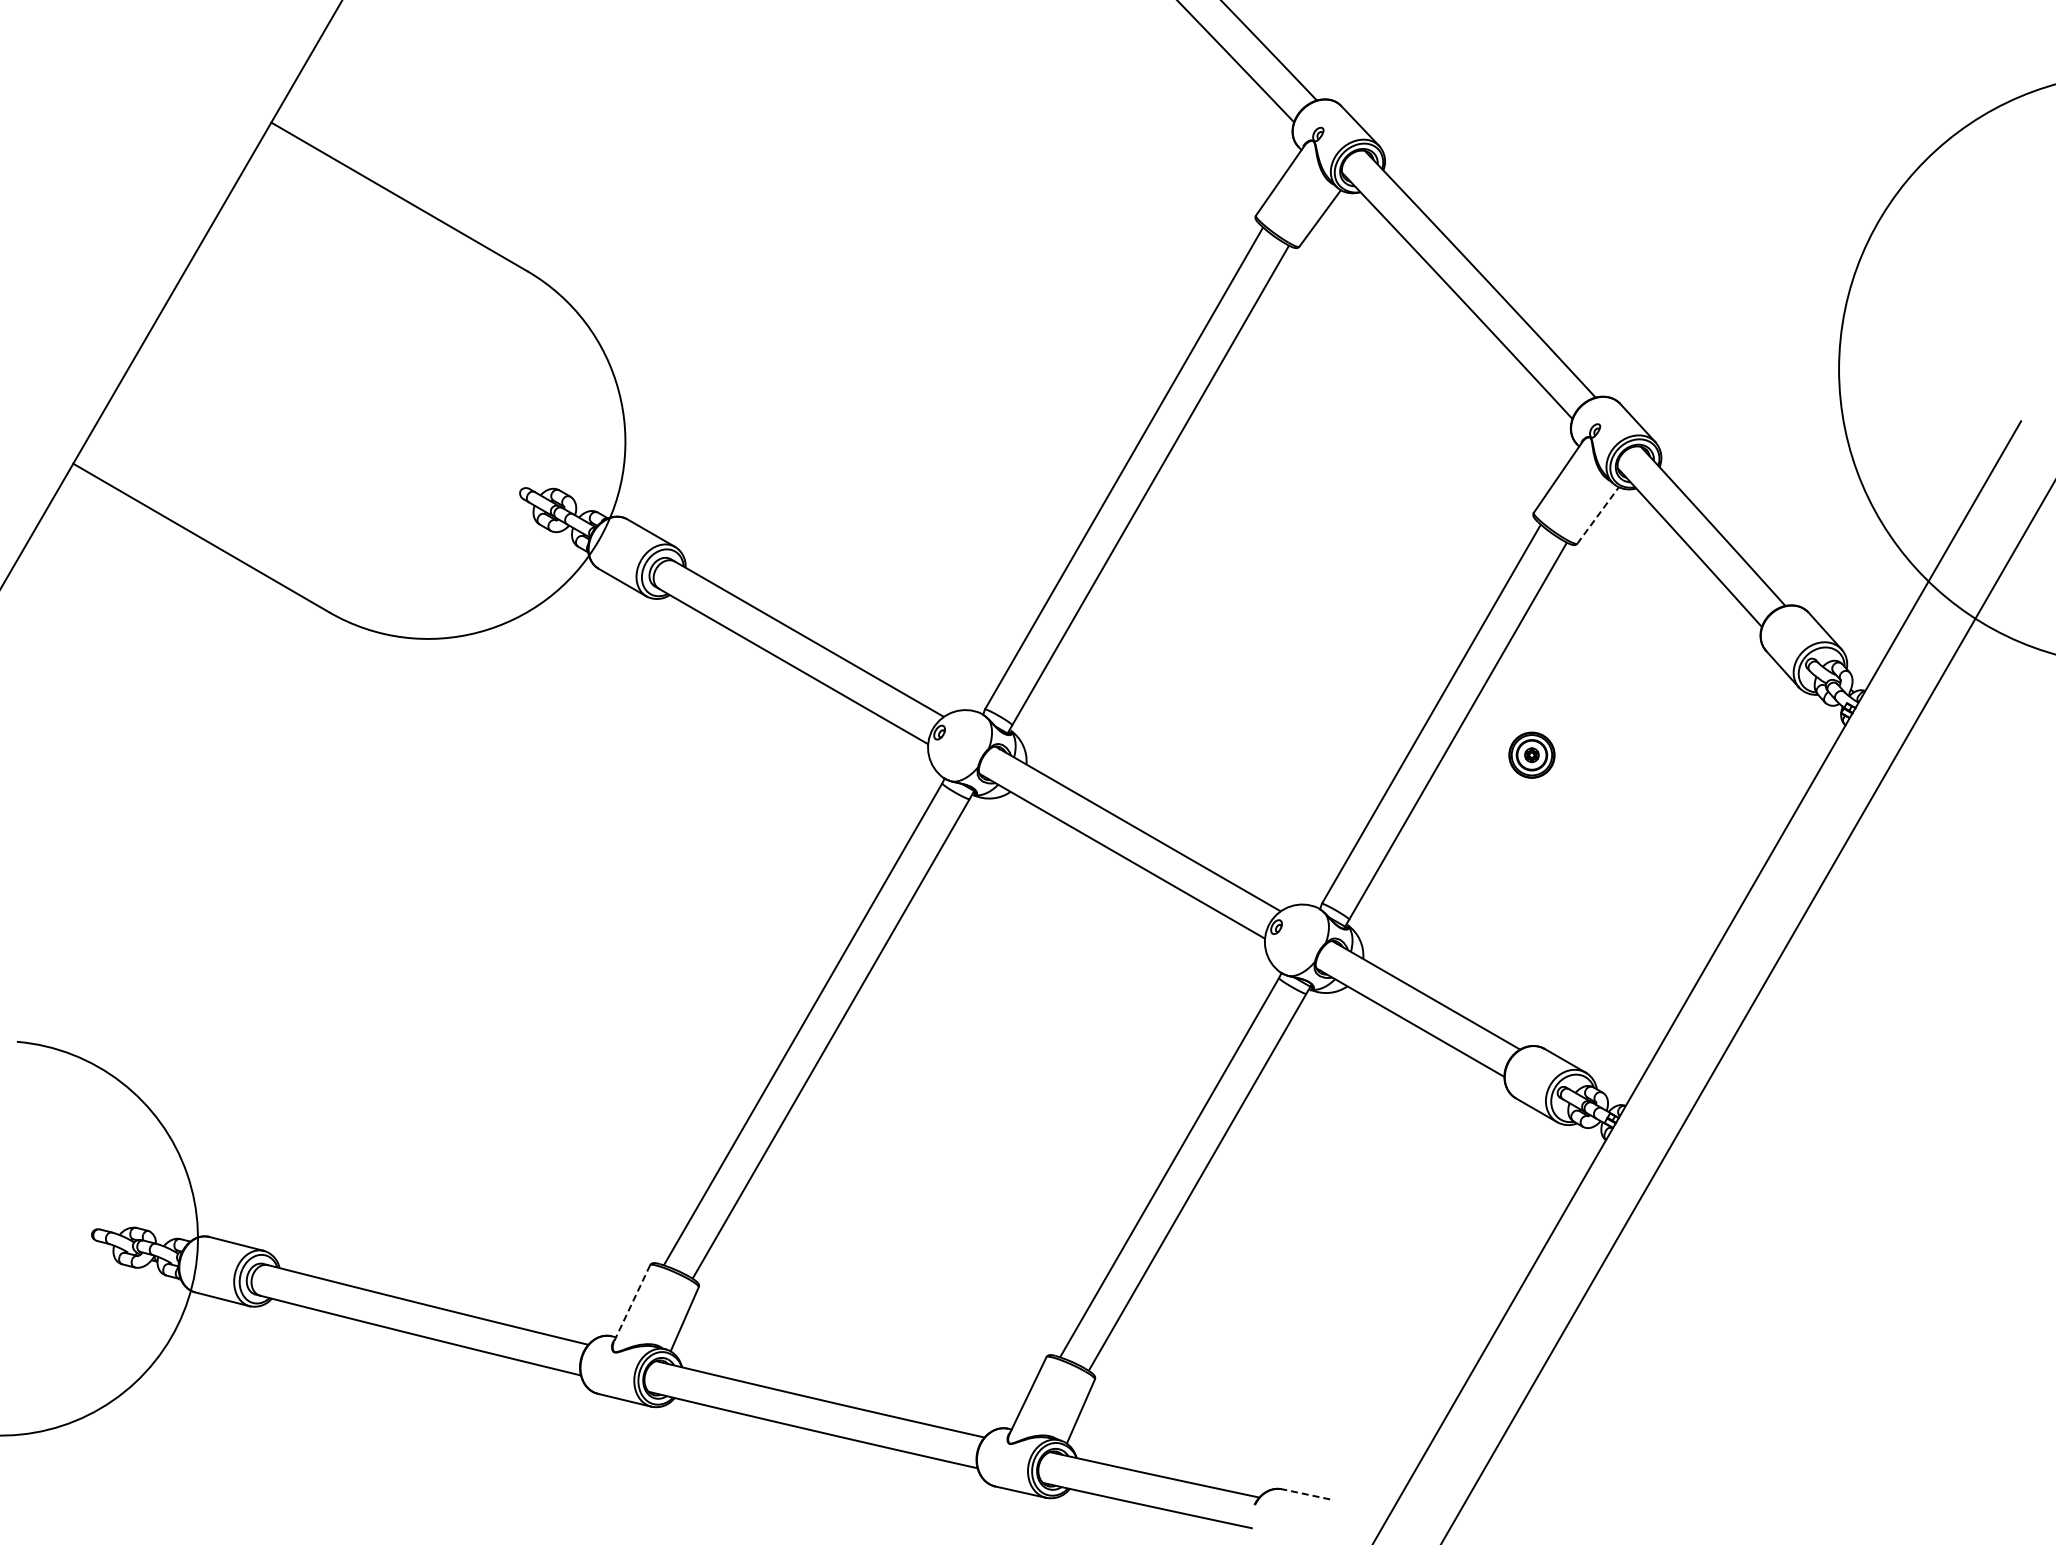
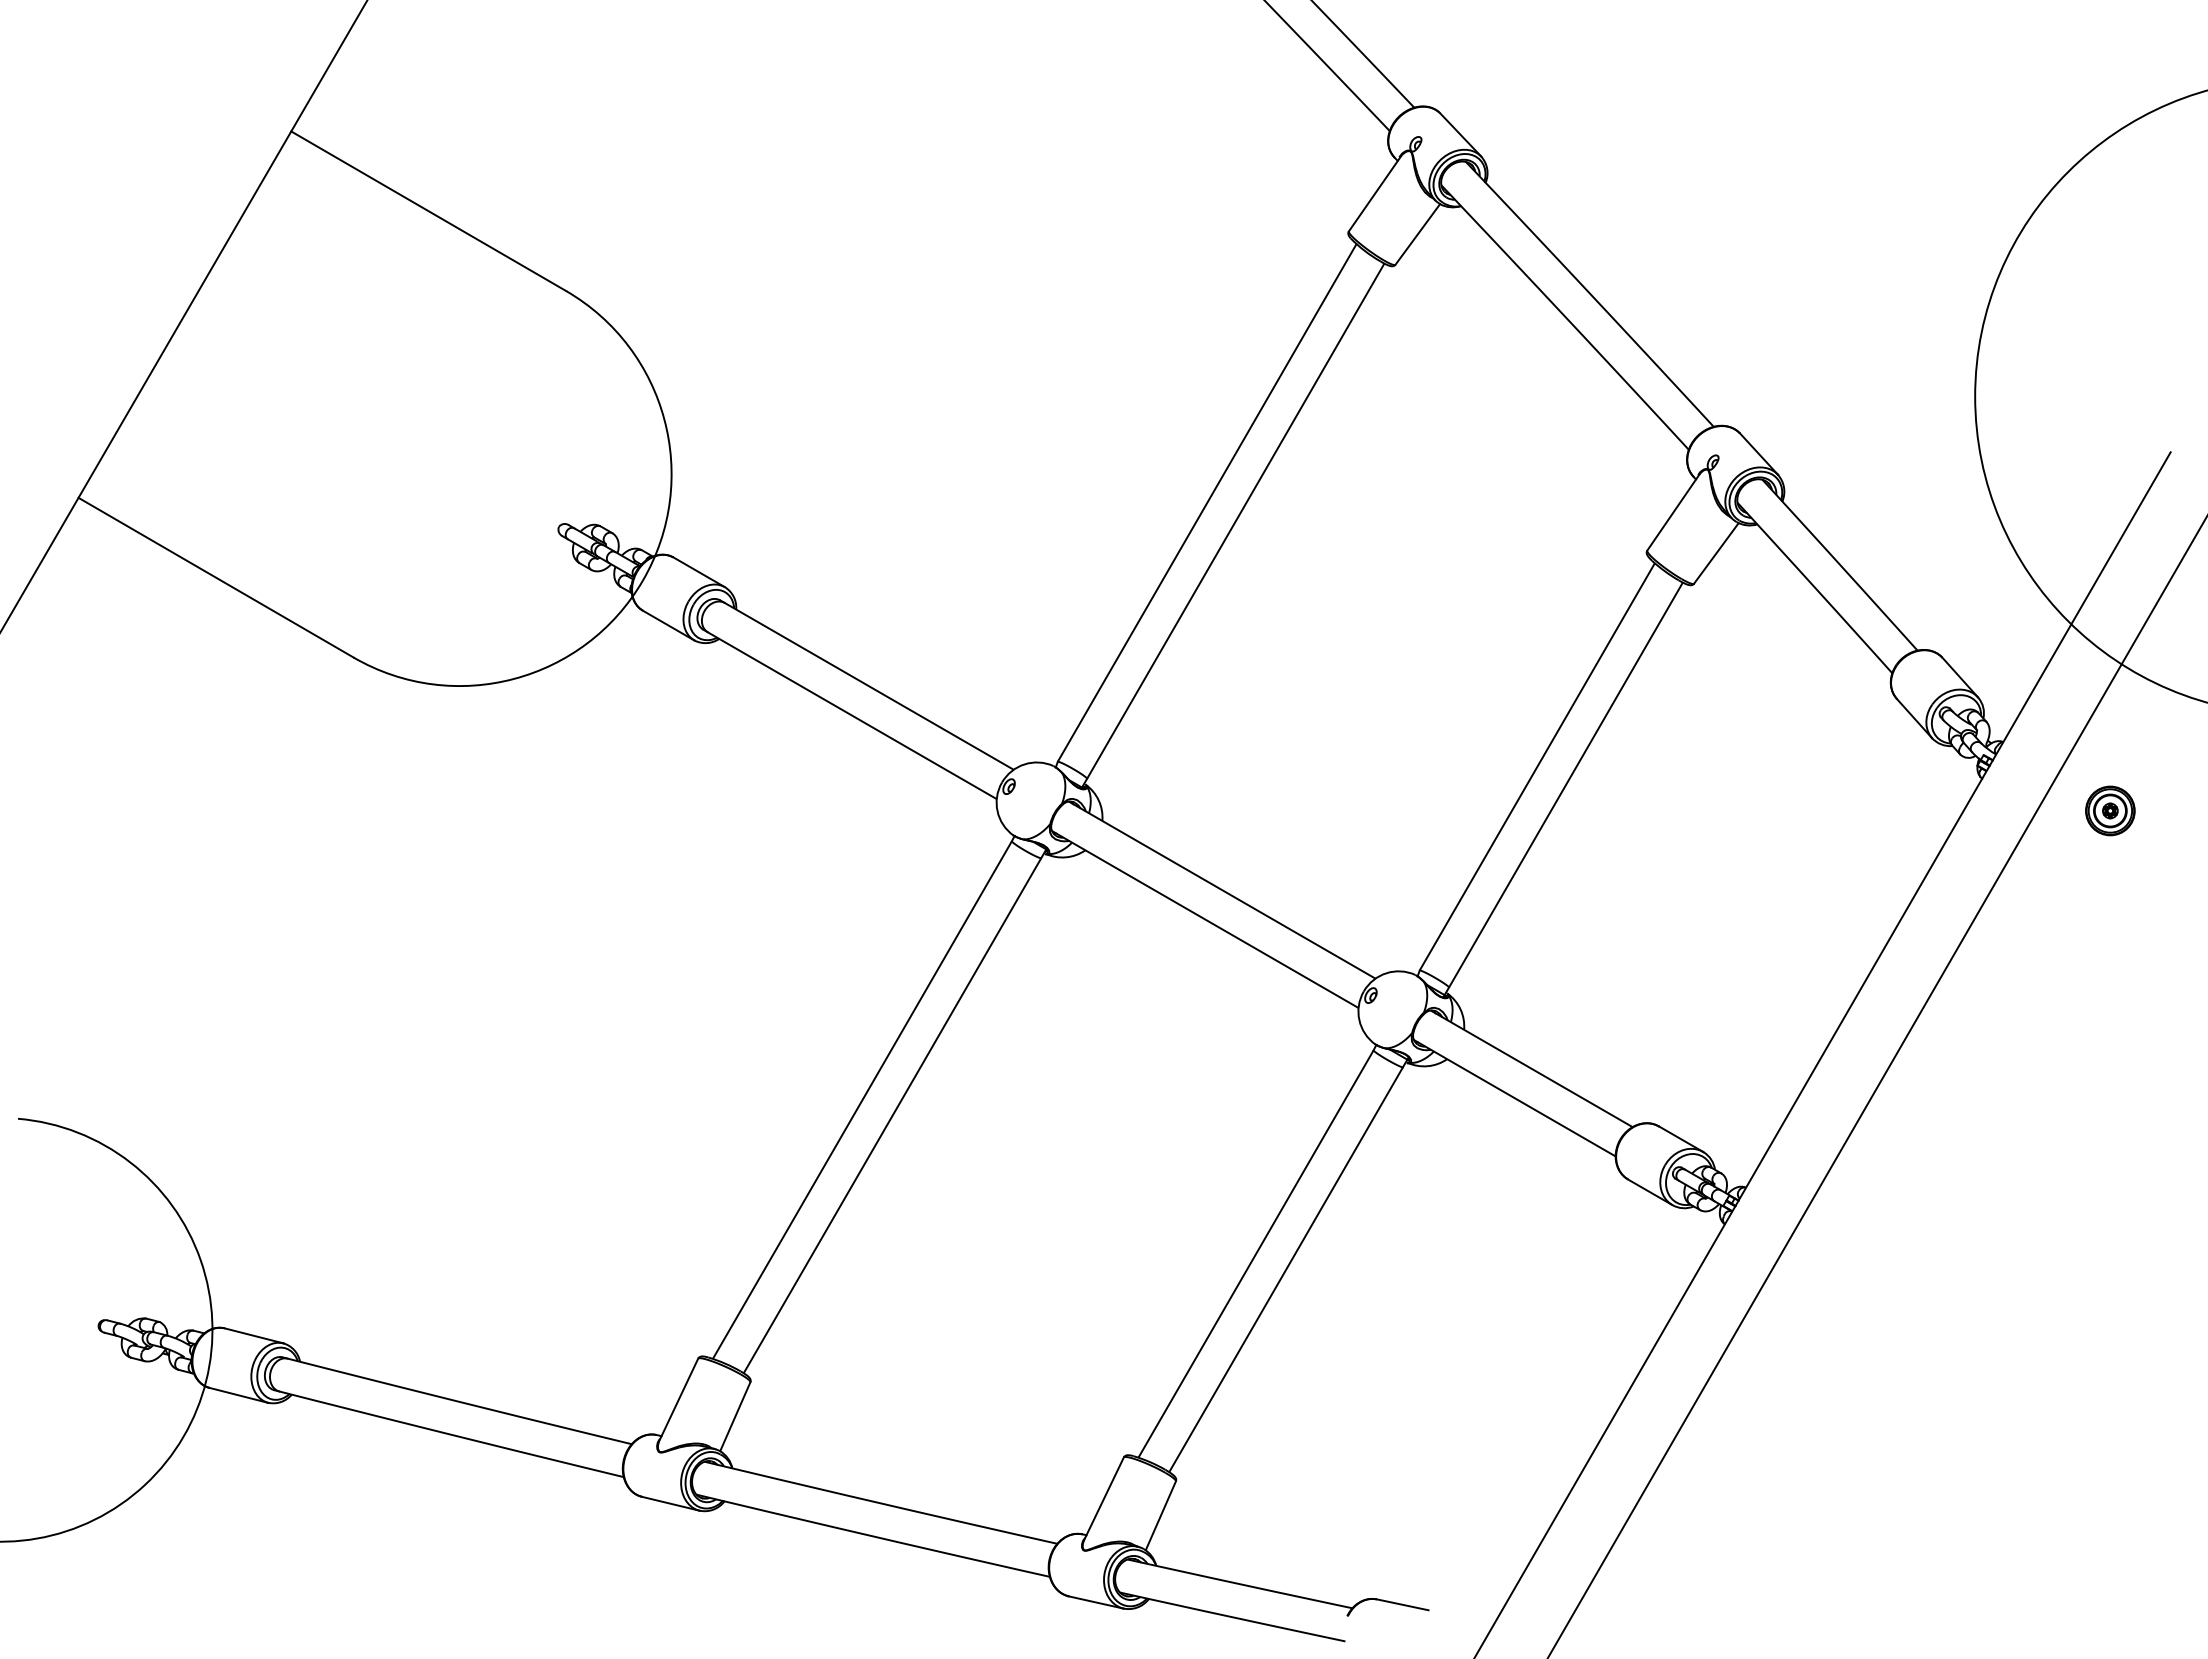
line: (1598, 515) -> (1716, 553), dashed -> solid
part: (1531, 754) -> (2109, 810), moved
line: (631, 1304) -> (678, 1400), dashed -> solid
line: (1306, 1494) -> (1403, 1605), dashed -> solid

